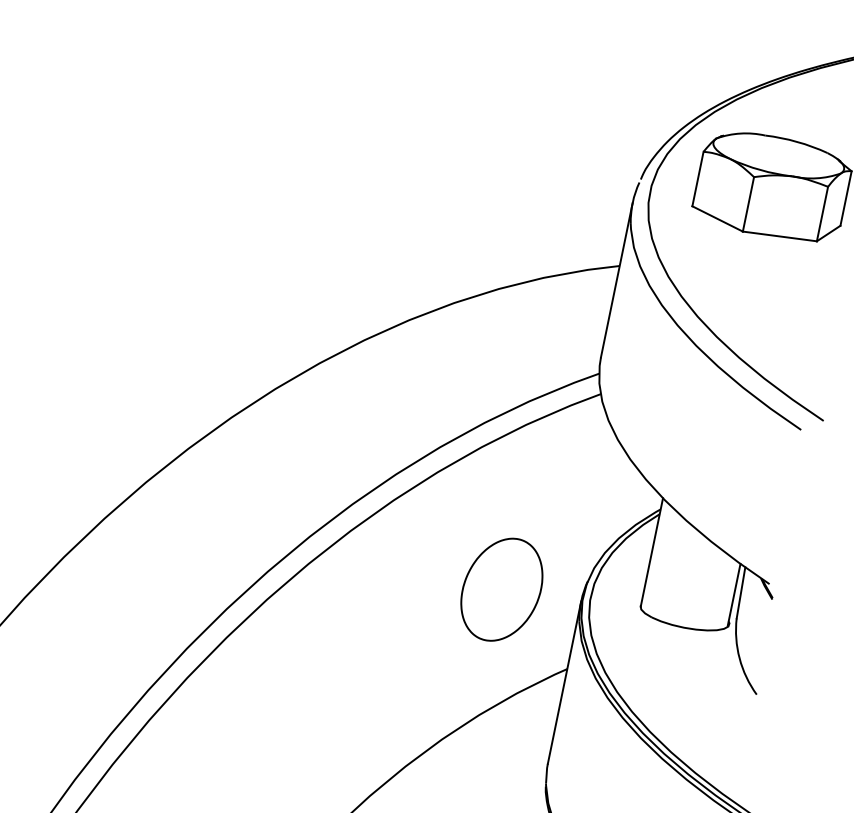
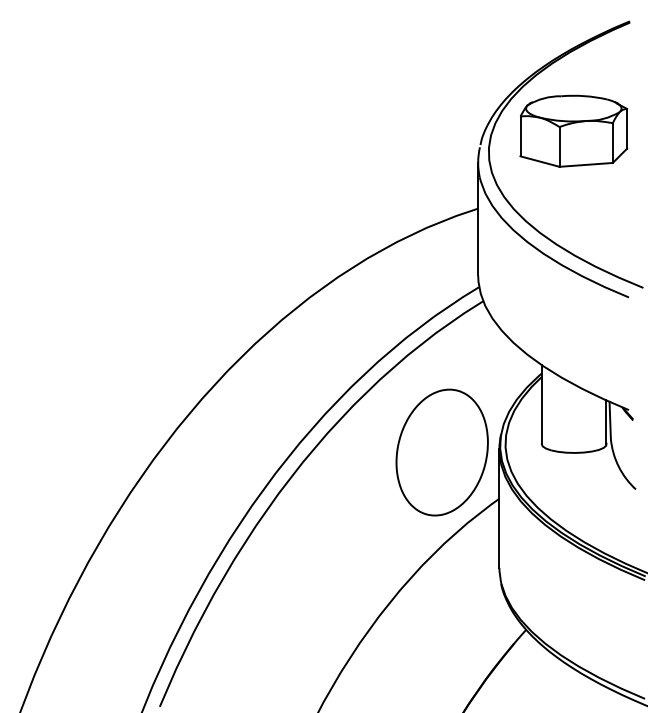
part: (501, 589) -> (441, 452), size x1.67

